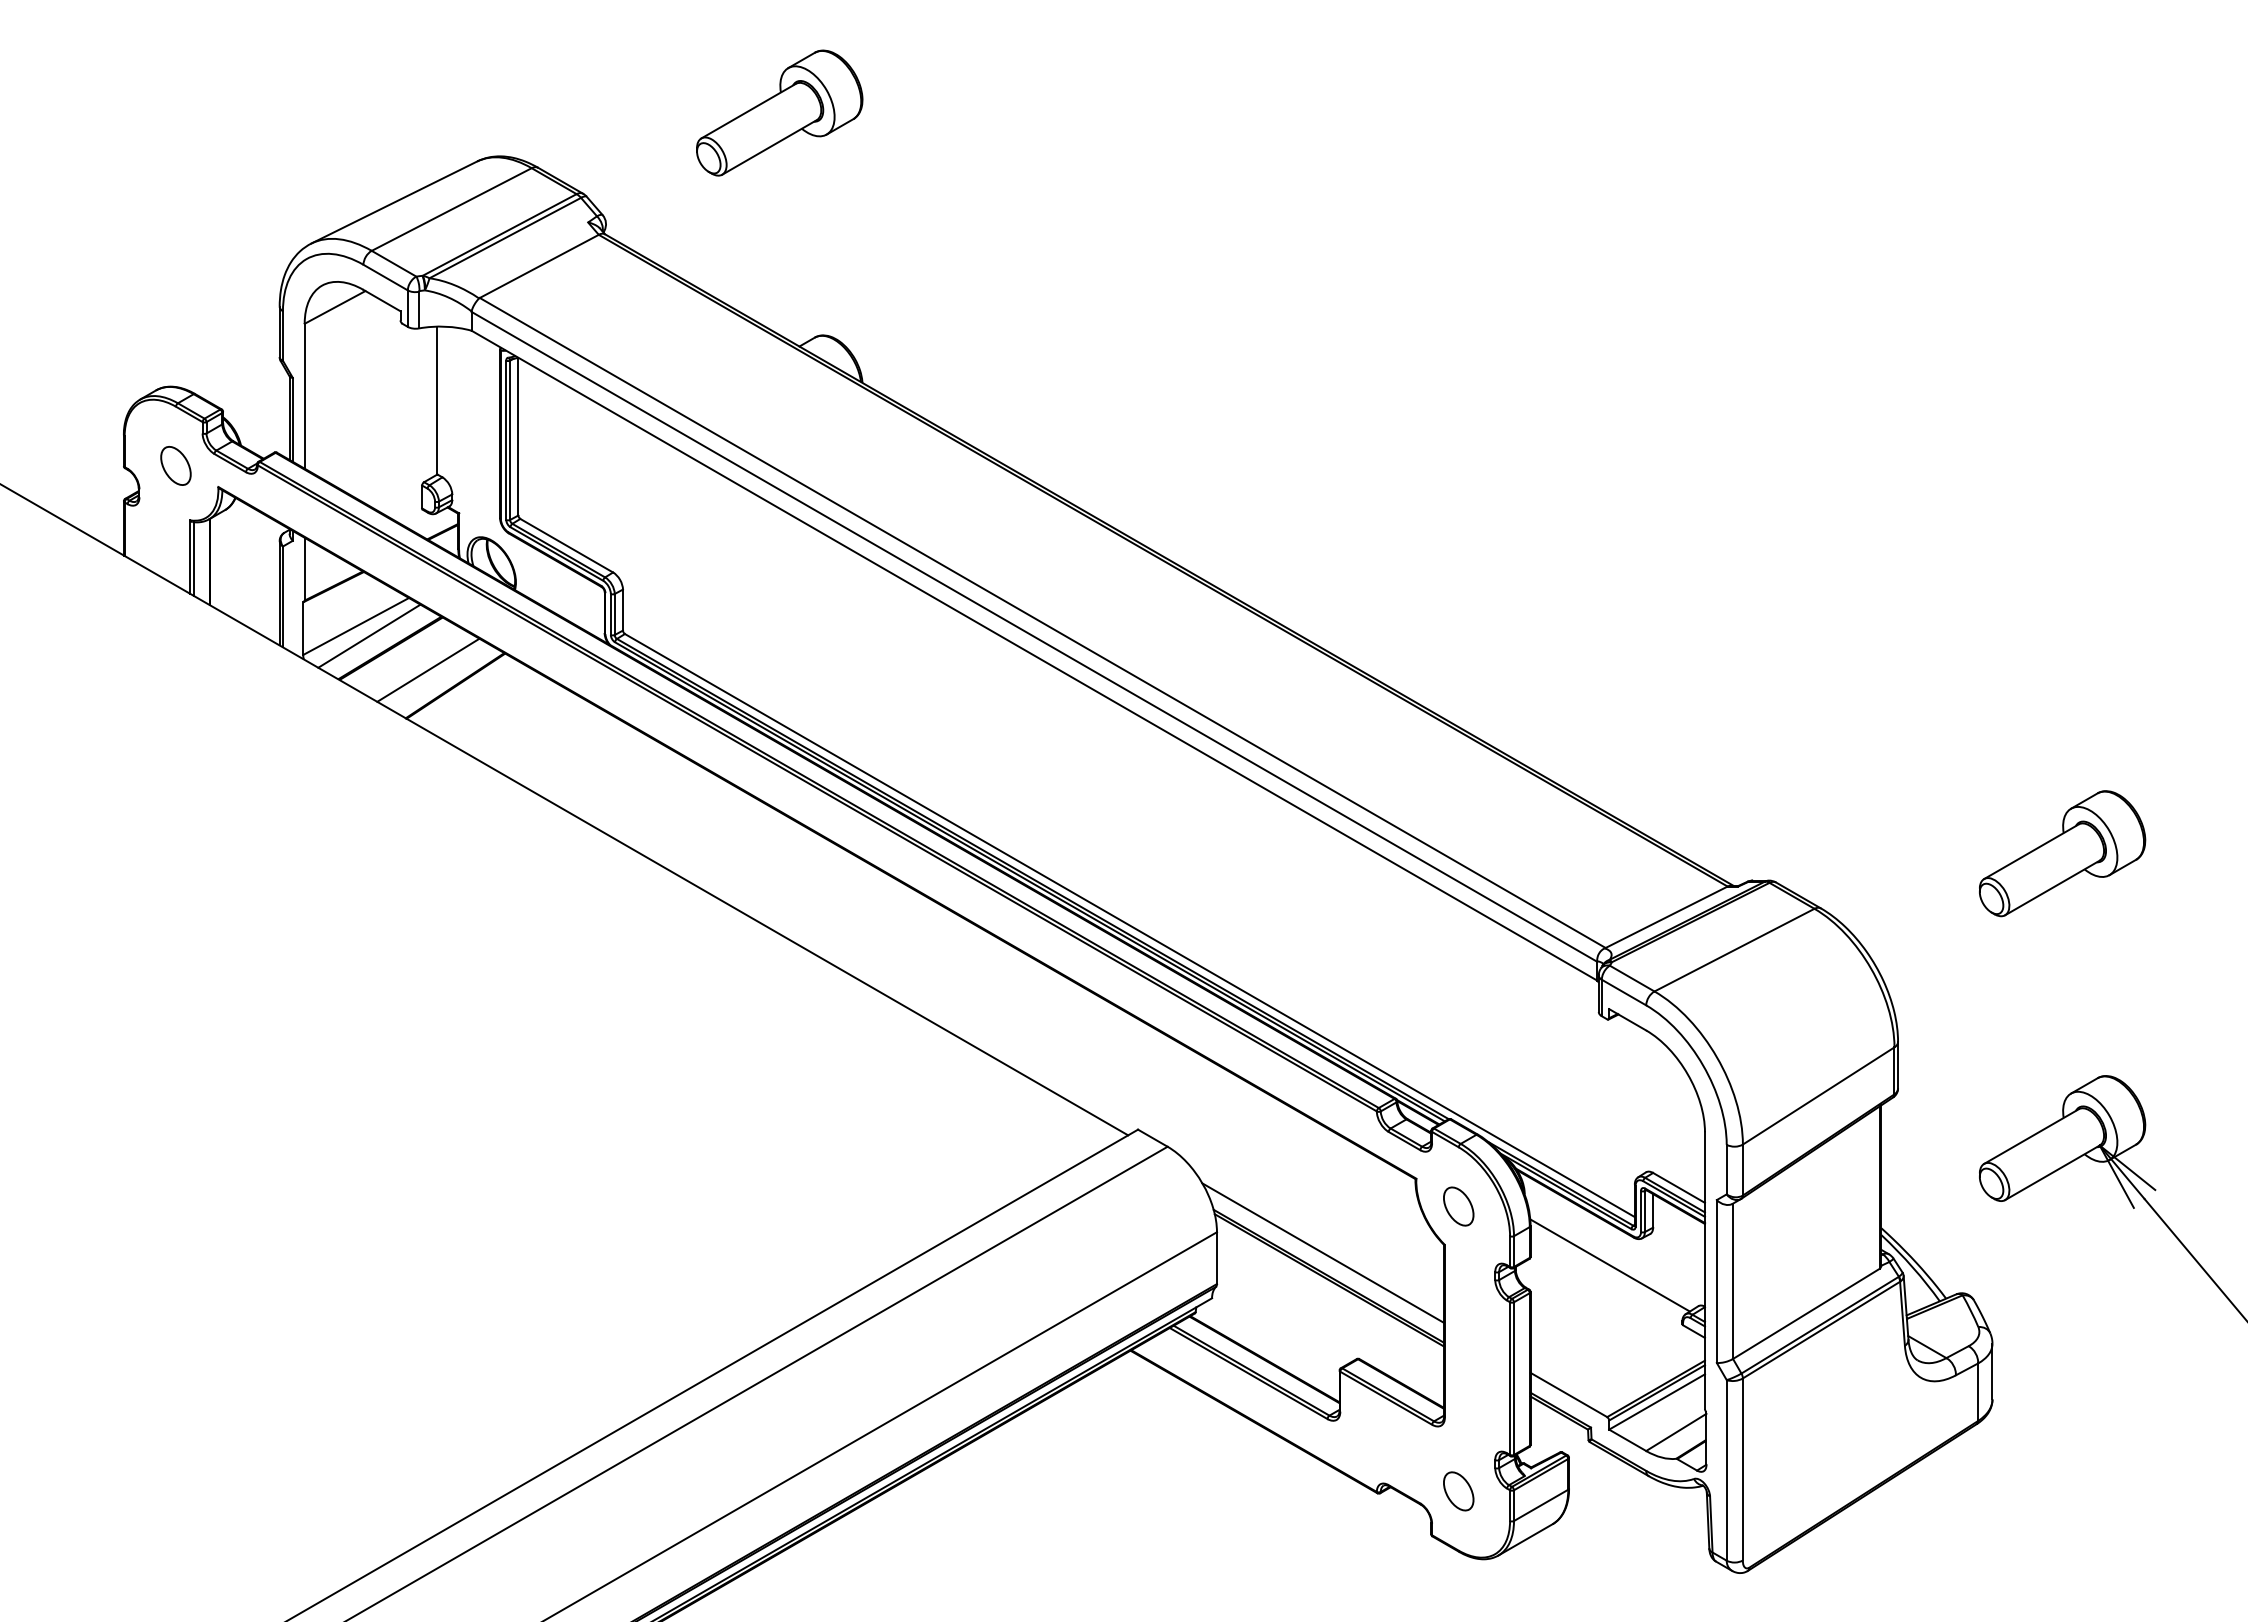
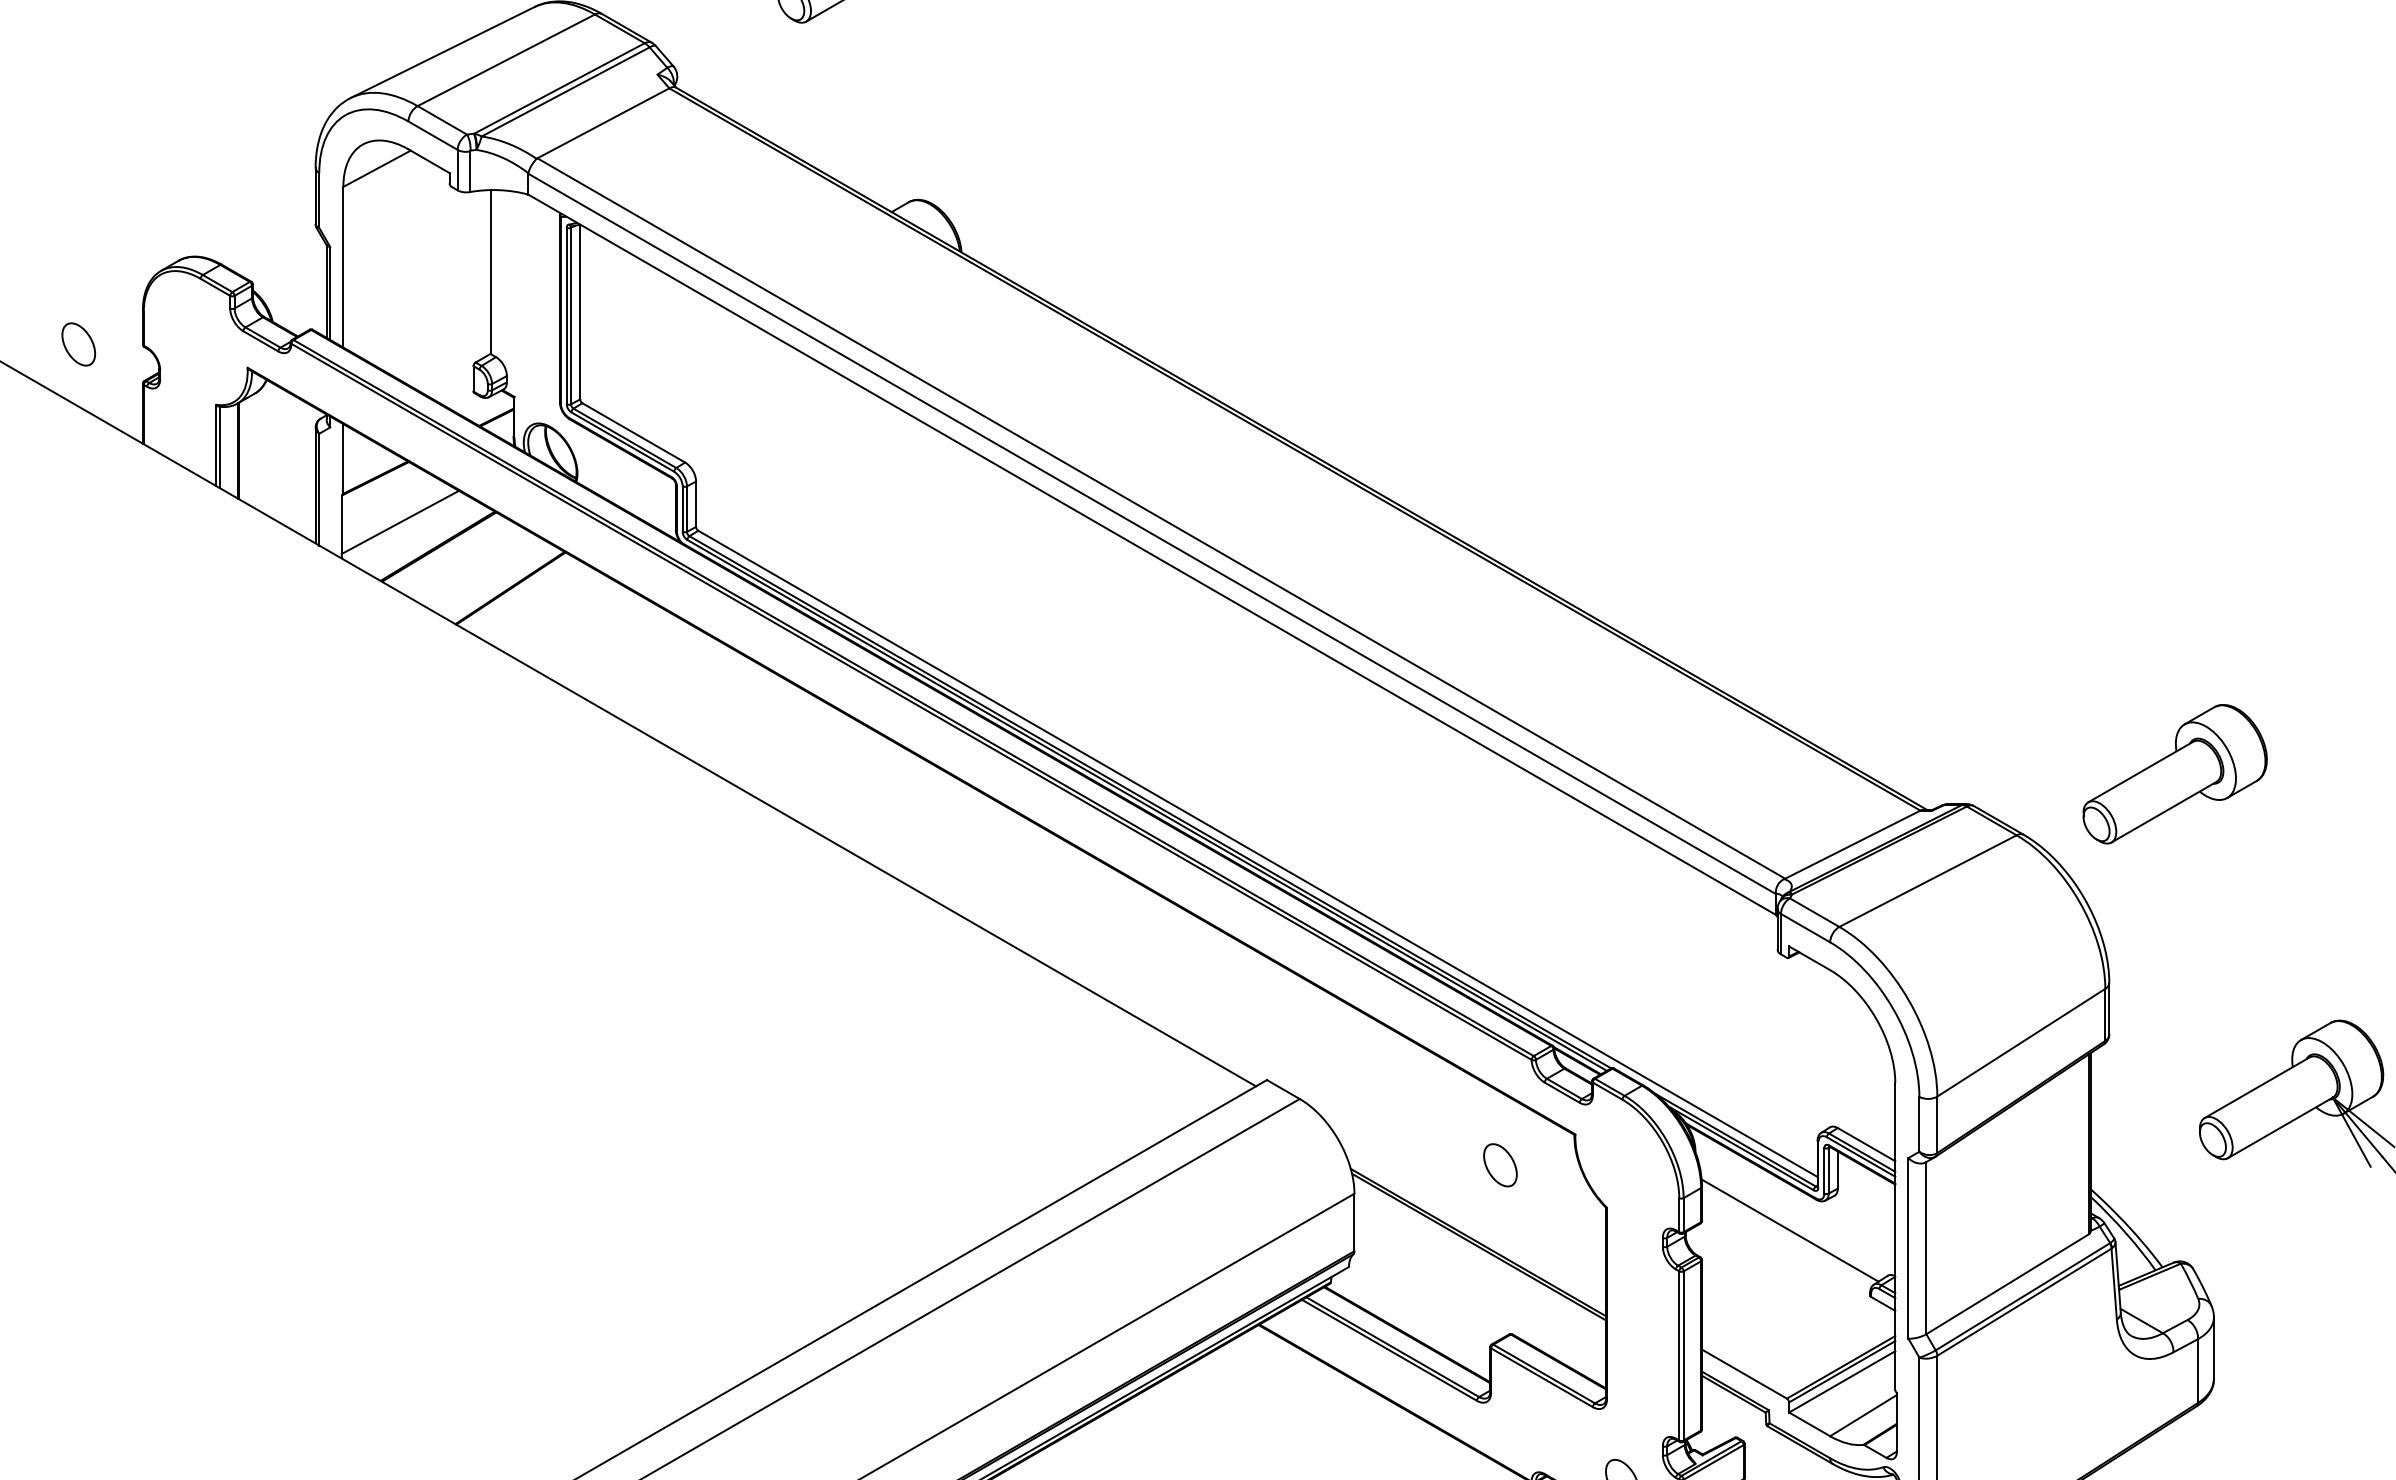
part: (175, 465) -> (78, 343), moved
line: (369, 635) -> (415, 532), removed
line: (428, 669) -> (480, 570), removed
part: (2062, 853) -> (2175, 774), moved
part: (1458, 1206) -> (1500, 1165), moved
line: (1323, 1252) -> (1472, 1216), removed

